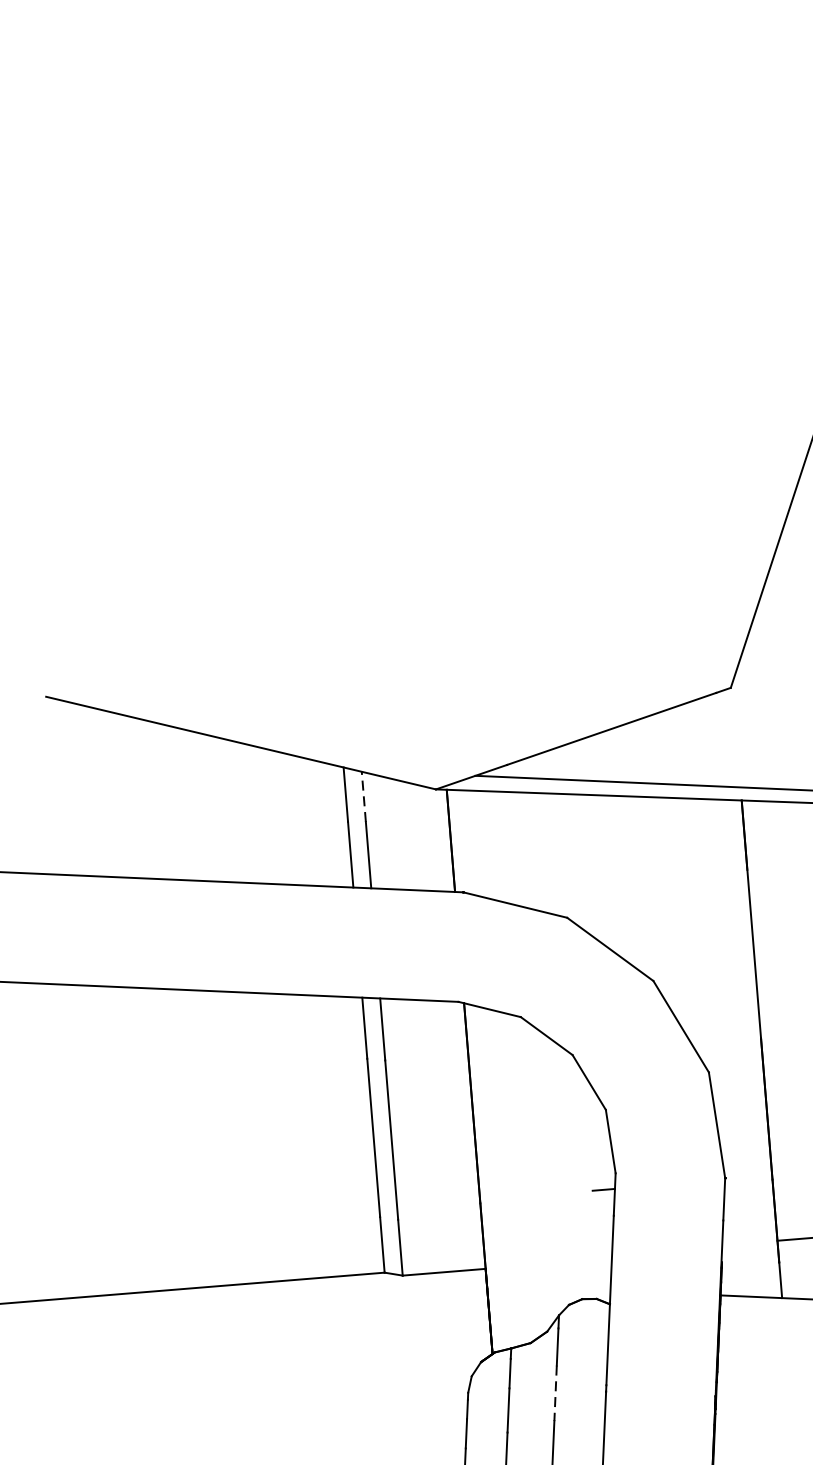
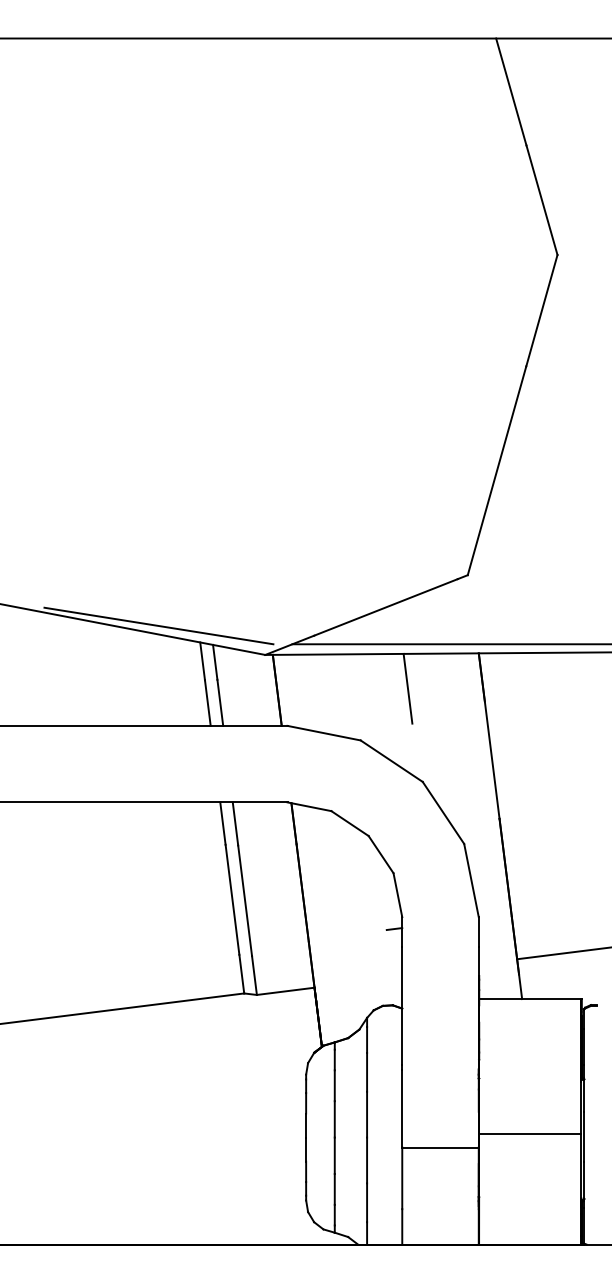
line: (284, 740) -> (158, 625), added
line: (364, 797) -> (215, 662), dashed -> solid
line: (637, 846) -> (407, 688), added
line: (556, 1393) -> (367, 1072), dashed -> solid

